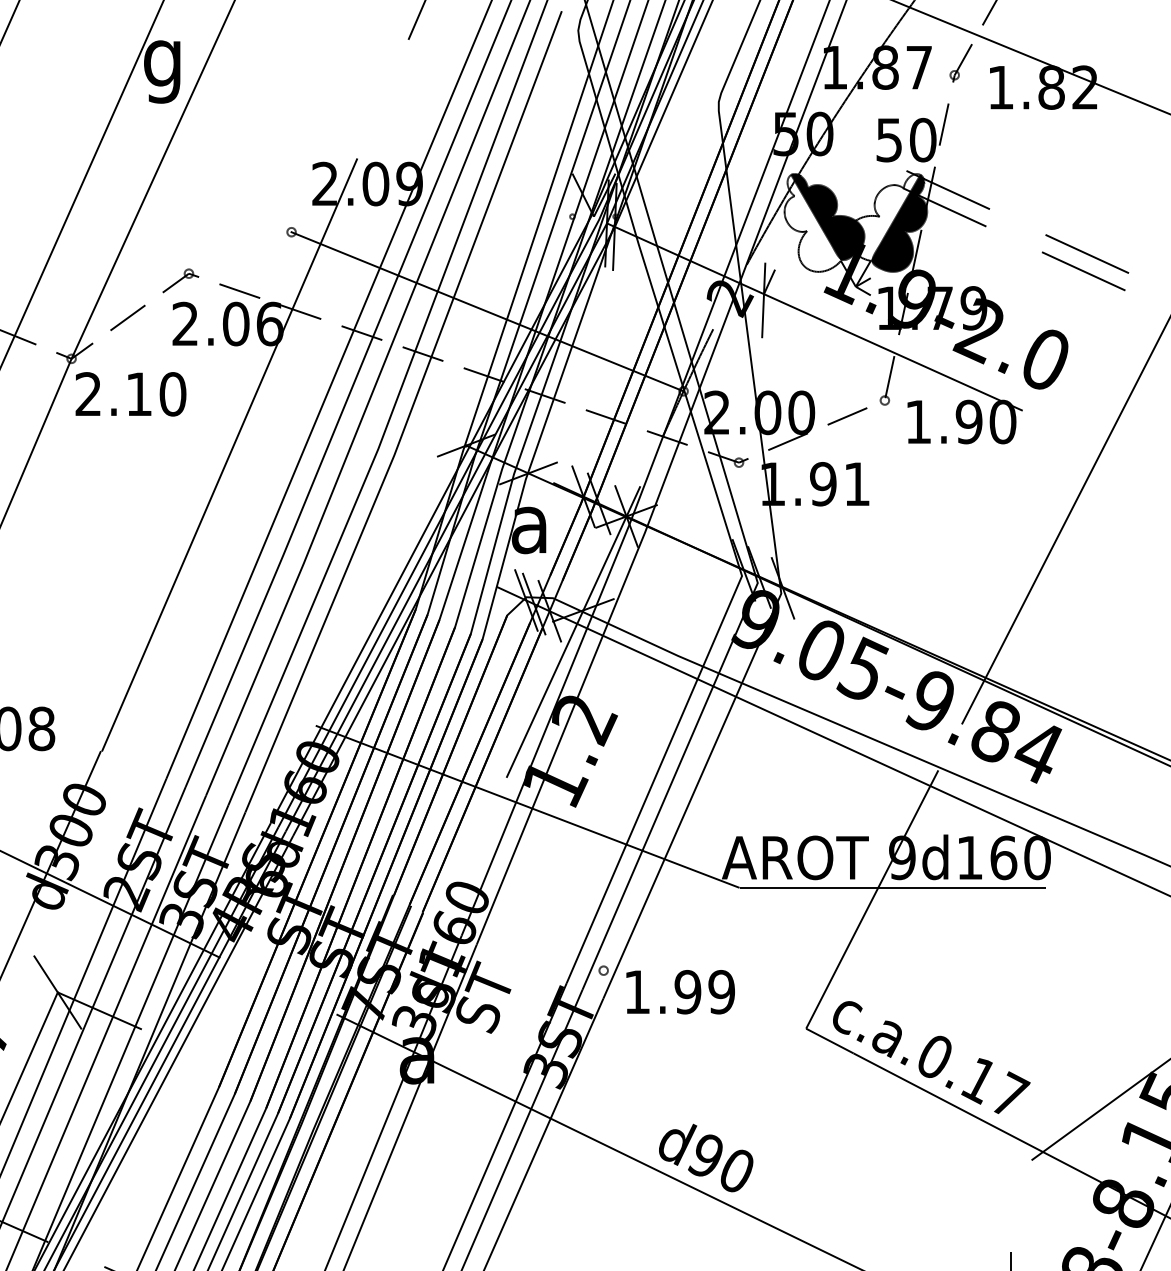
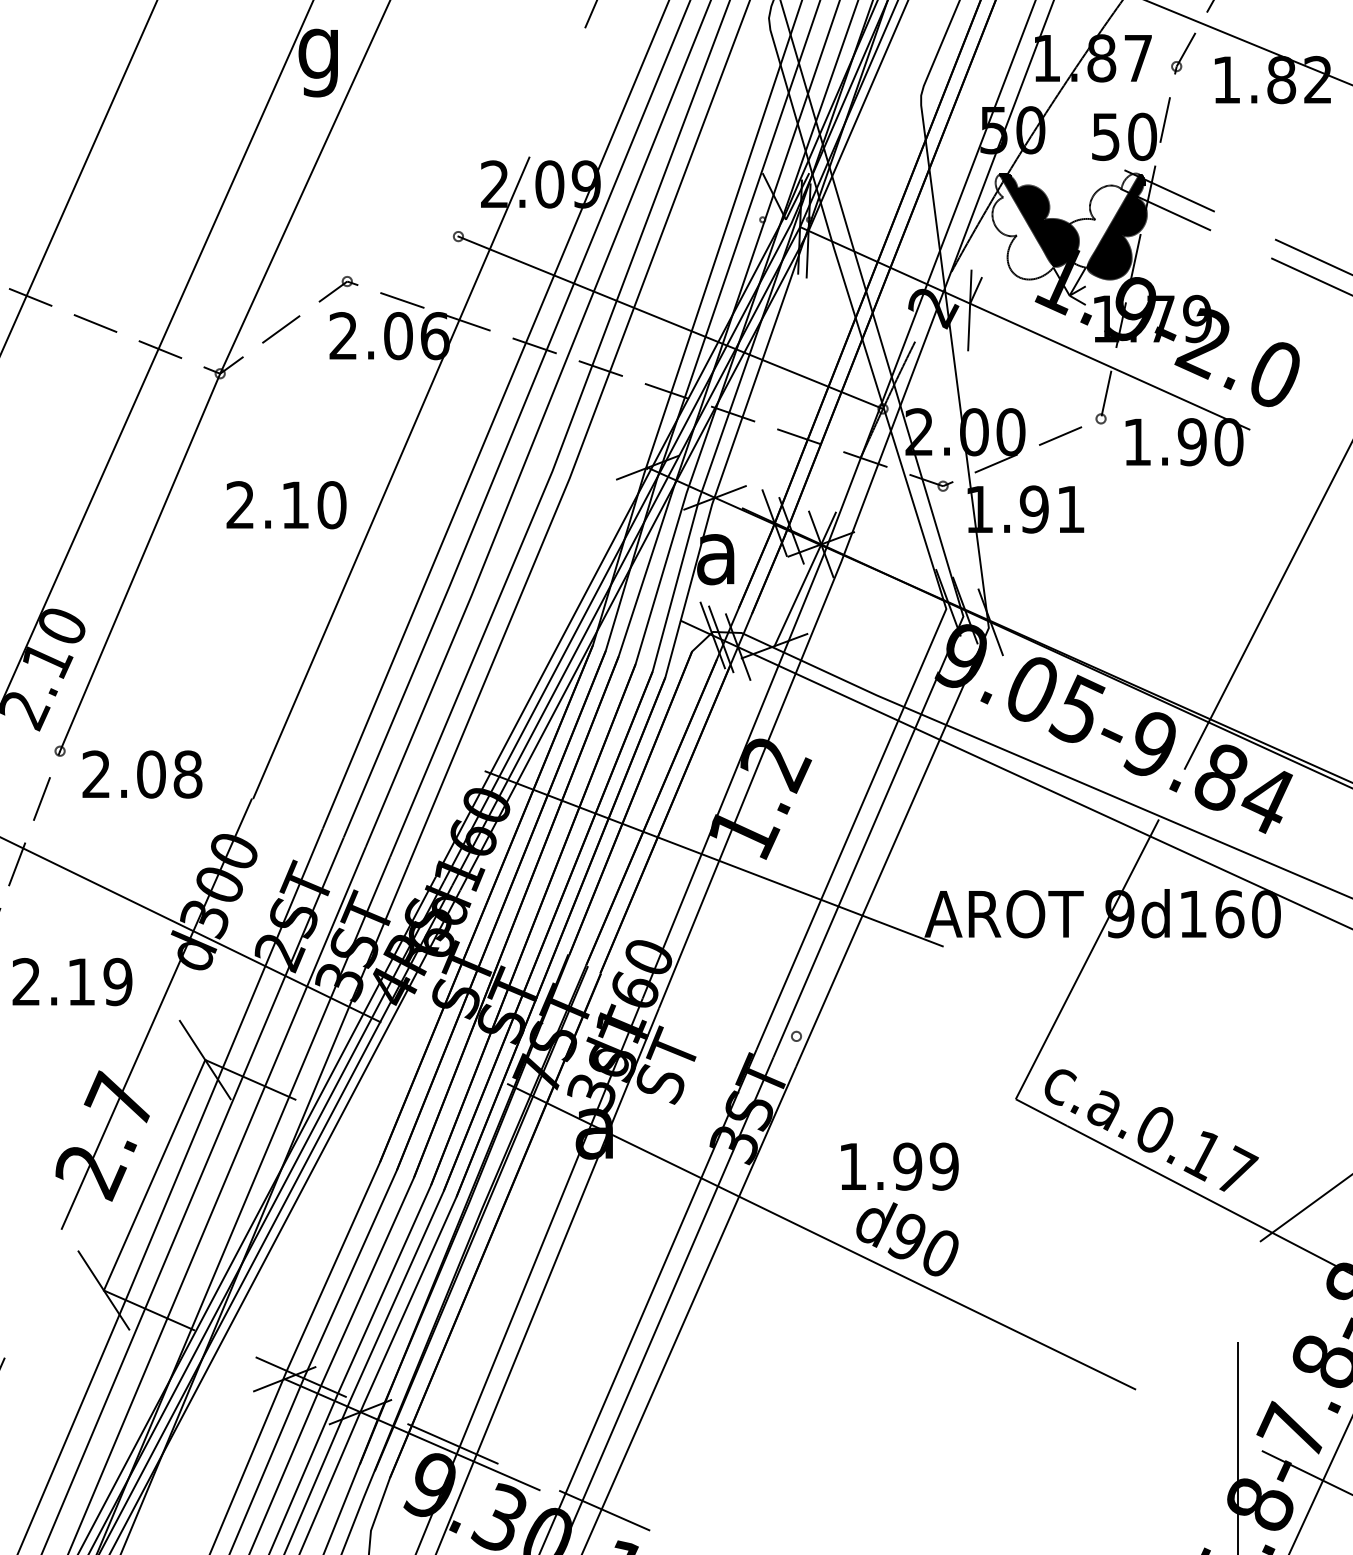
text: (130, 394) -> (286, 505), moved
line: (544, 693) -> (732, 736), removed
line: (892, 887) -> (1109, 946), removed
text: (680, 992) -> (899, 1166), moved

